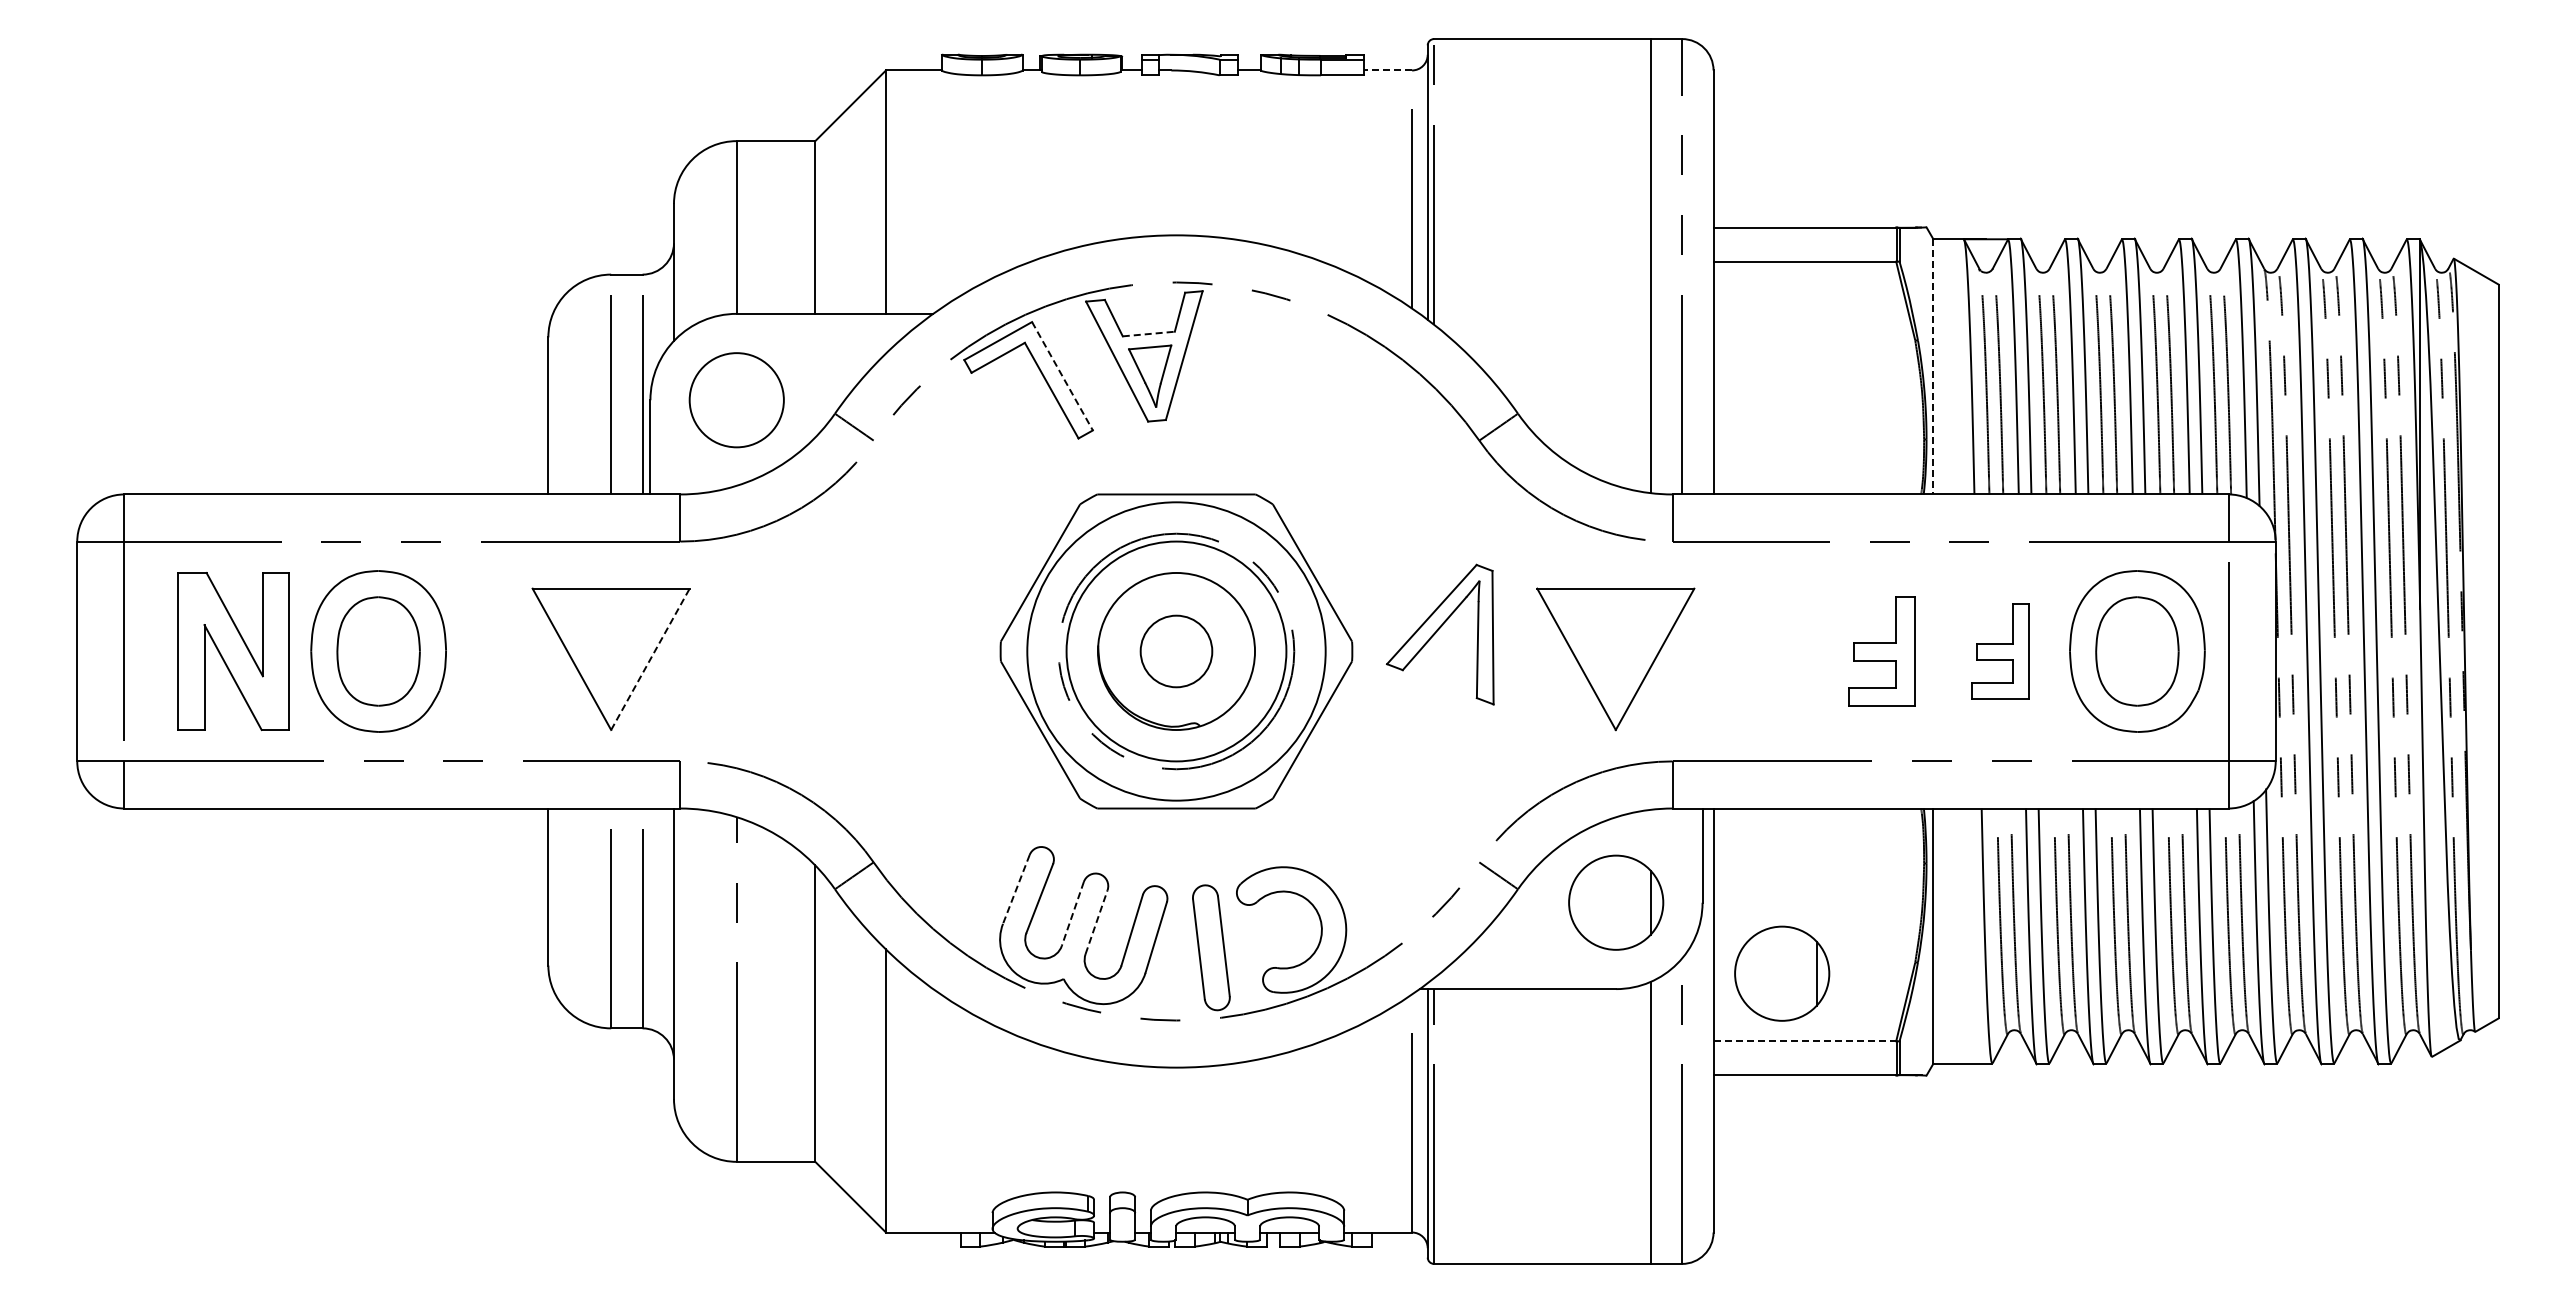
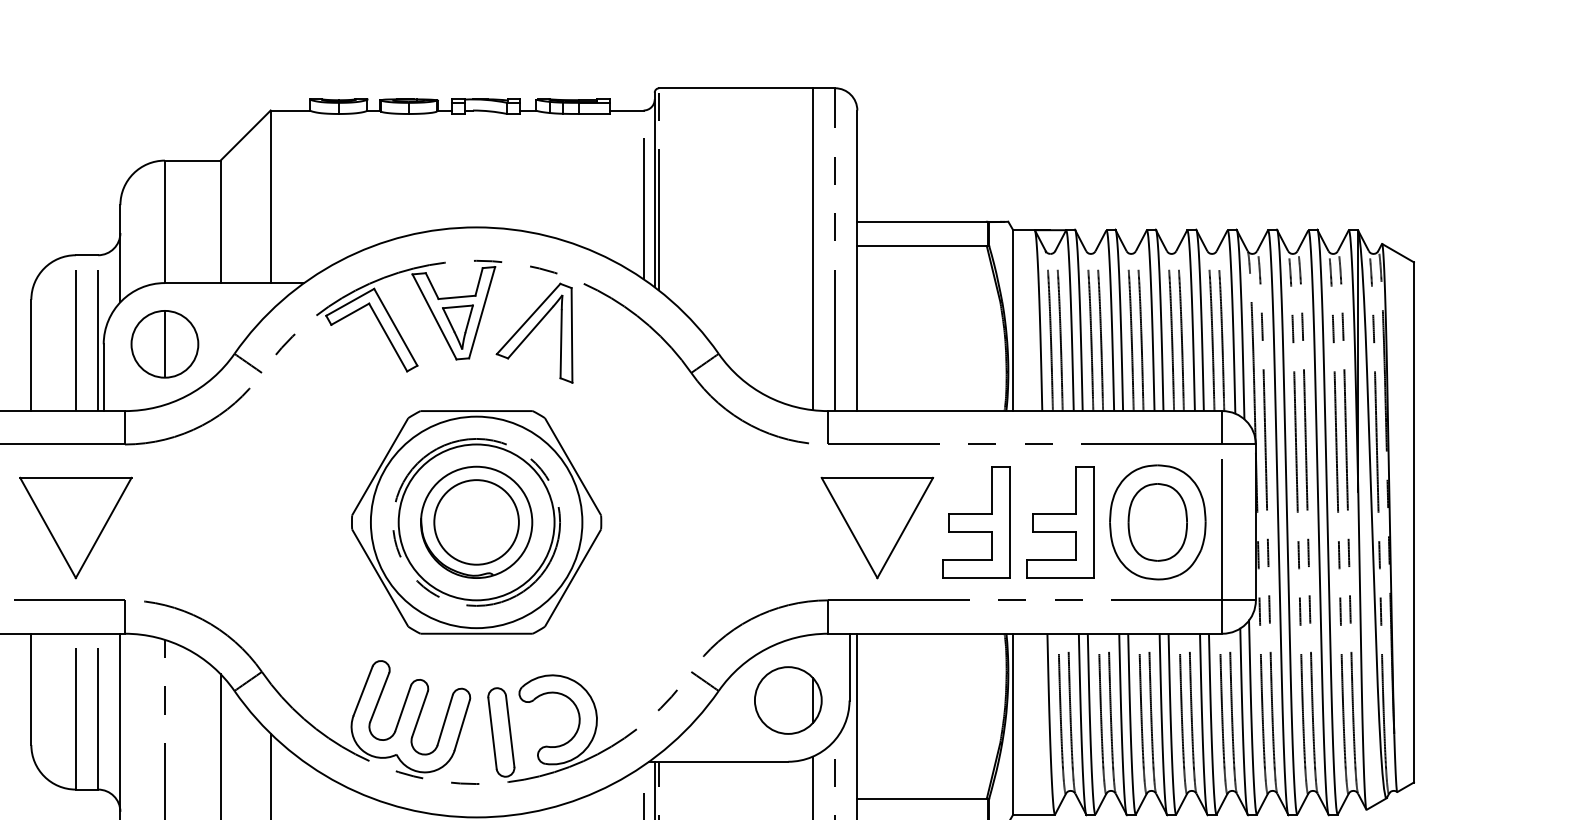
line: (1387, 70) -> (626, 110), dashed -> solid
line: (1149, 334) -> (457, 297), dashed -> solid
line: (1933, 366) -> (1013, 320), dashed -> solid
line: (1062, 376) -> (395, 327), dashed -> solid
line: (736, 400) -> (164, 344), added
part: (1440, 634) -> (534, 333), moved
circle: (1176, 651) -> (476, 522), size x1.67
part: (1881, 651) -> (976, 522), size x1.43
part: (2000, 651) -> (1060, 522), size x1.67
line: (650, 659) -> (103, 528), dashed -> solid
part: (1615, 659) -> (877, 528), moved
line: (1016, 889) -> (363, 691), dashed -> solid
line: (1072, 913) -> (402, 708), dashed -> solid
line: (1096, 922) -> (419, 714), dashed -> solid
part: (1782, 973) -> (906, 750), removed
line: (1805, 1041) -> (922, 798), dashed -> solid

